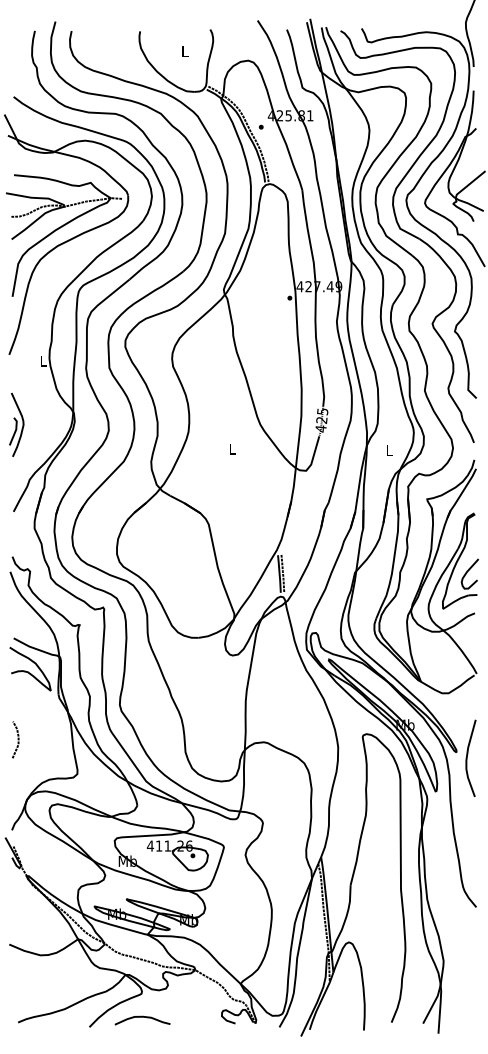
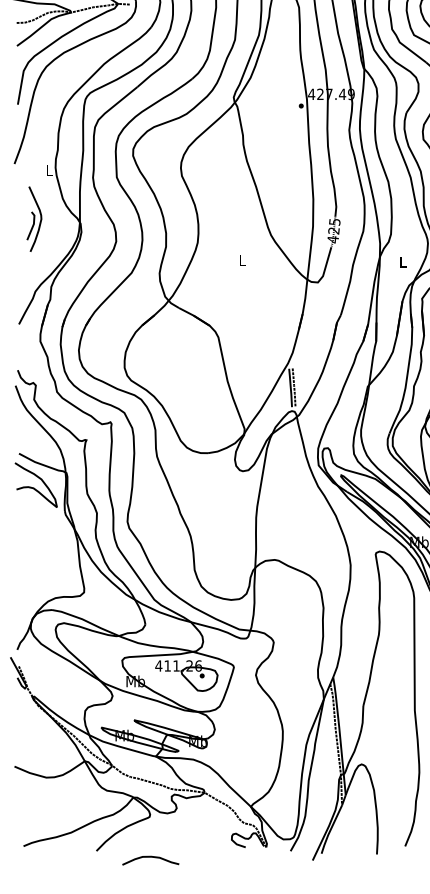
part: (16, 424) -> (34, 218), moved
line: (17, 739) -> (22, 557), removed
curve: (142, 1017) -> (150, 857), moved

